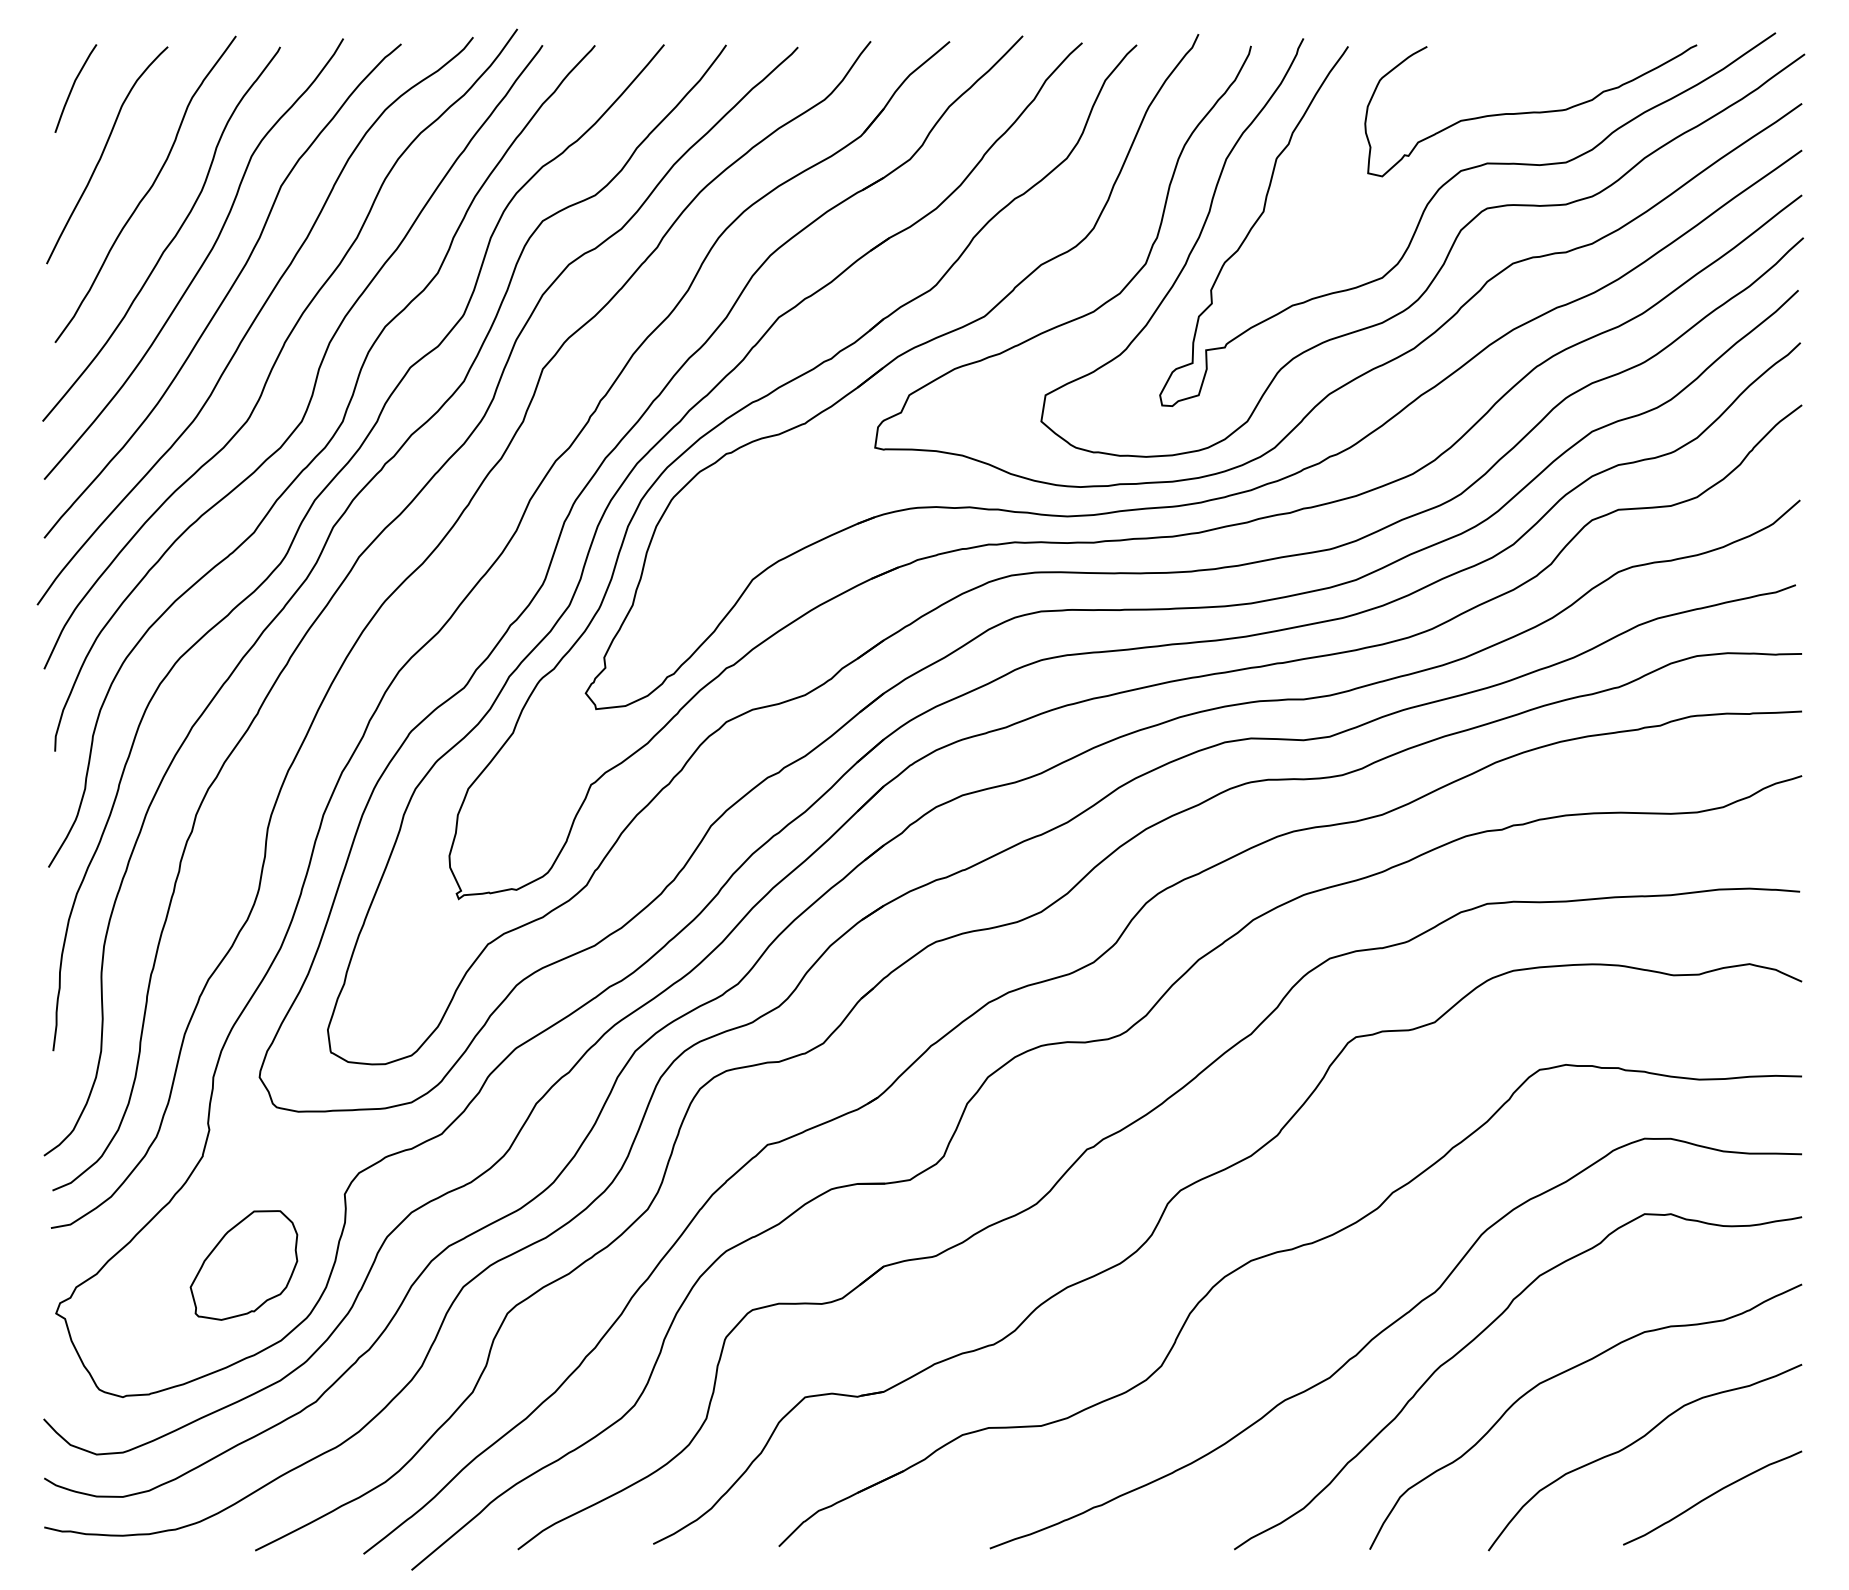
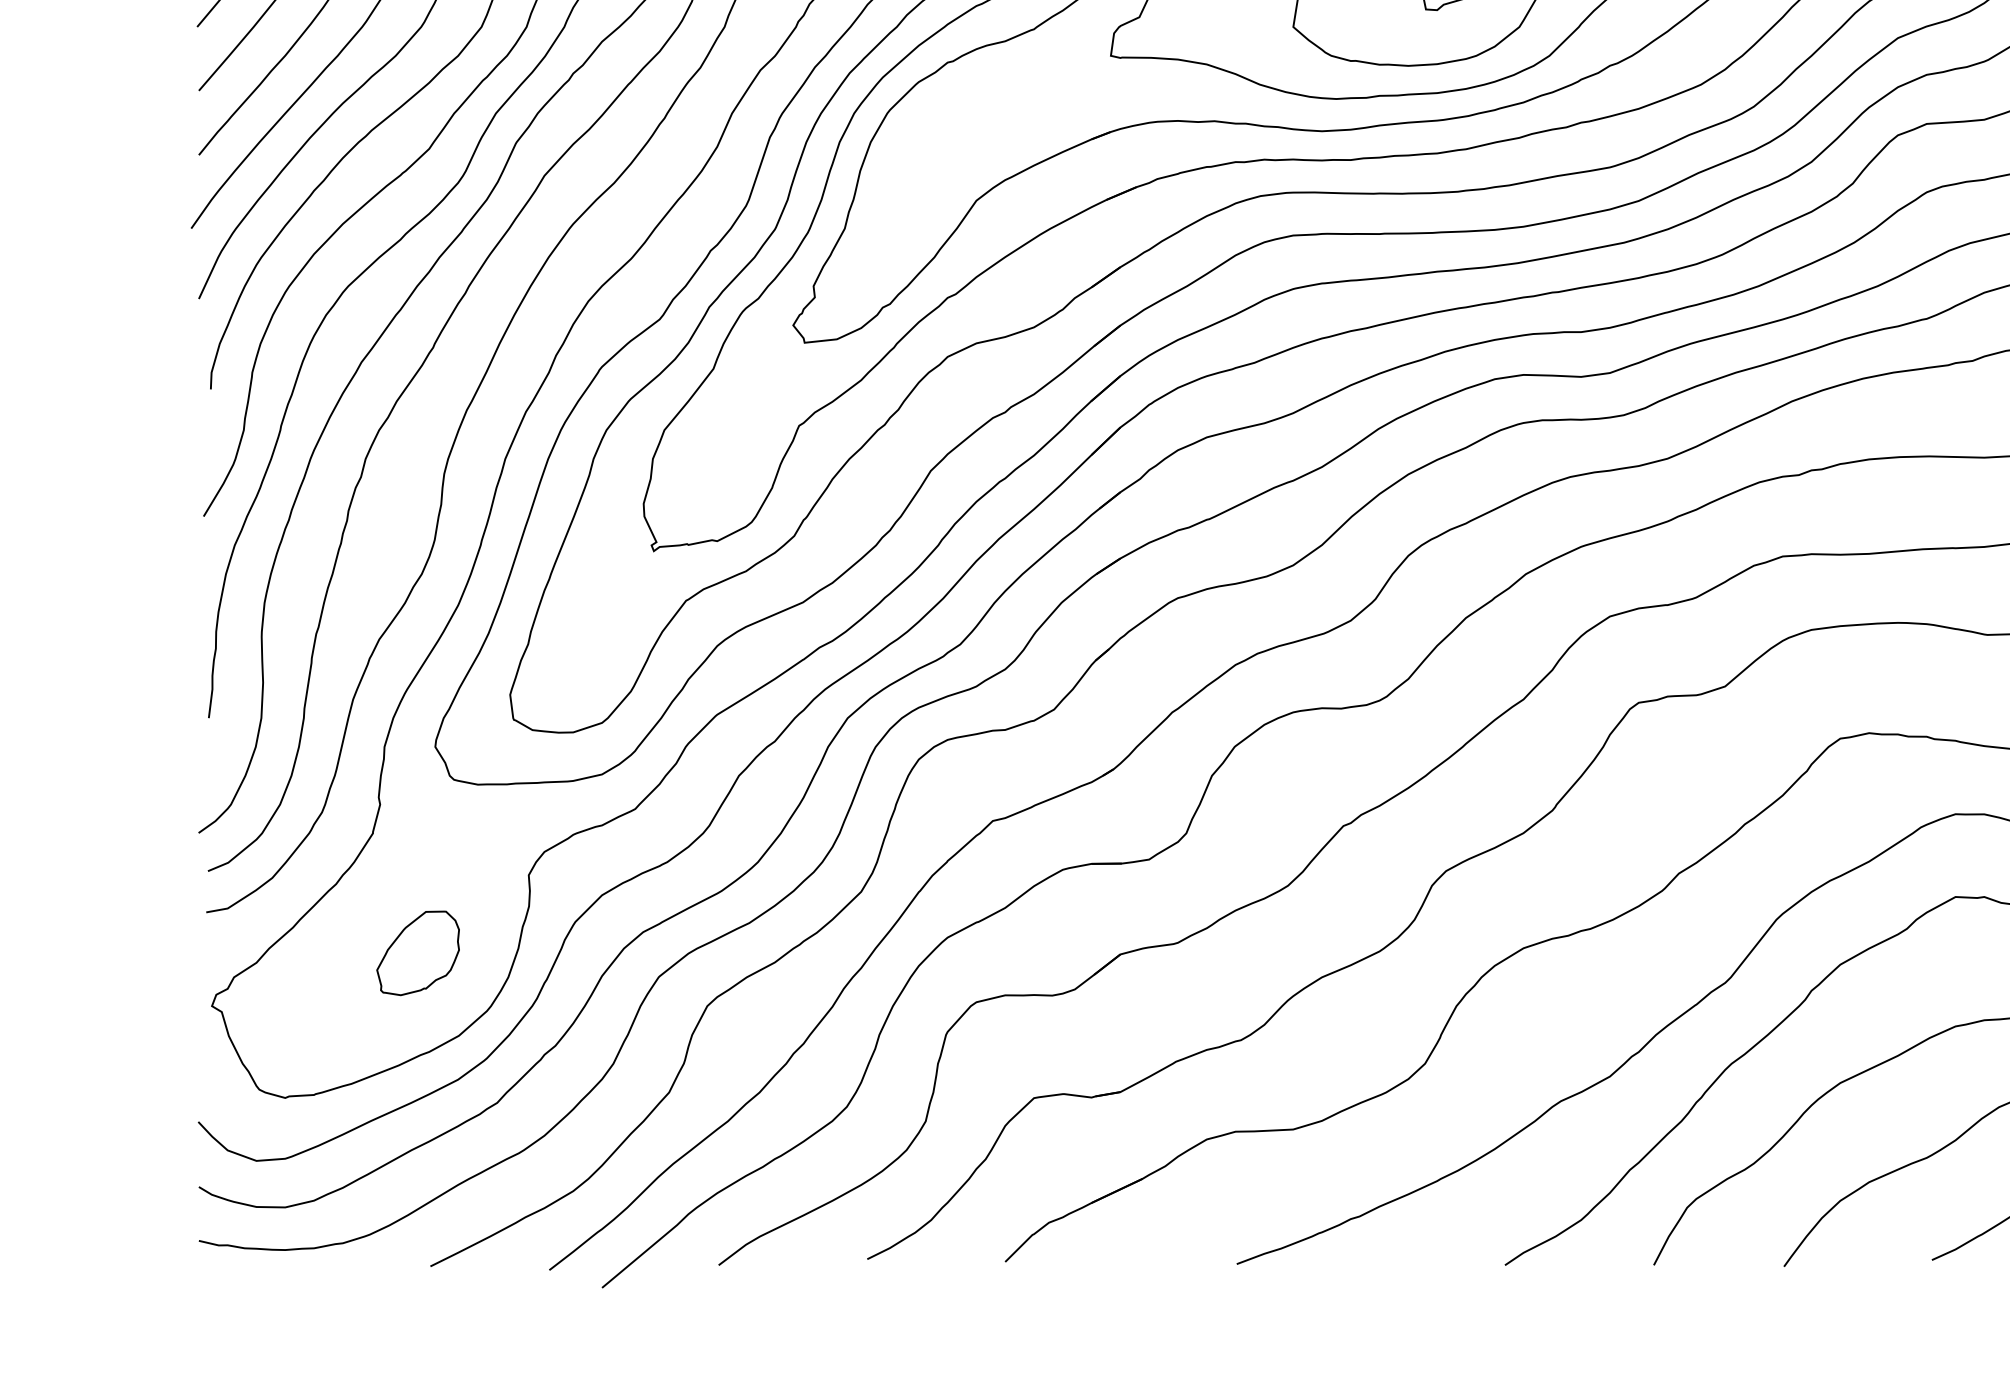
part: (243, 1265) -> (417, 953), size x0.7

